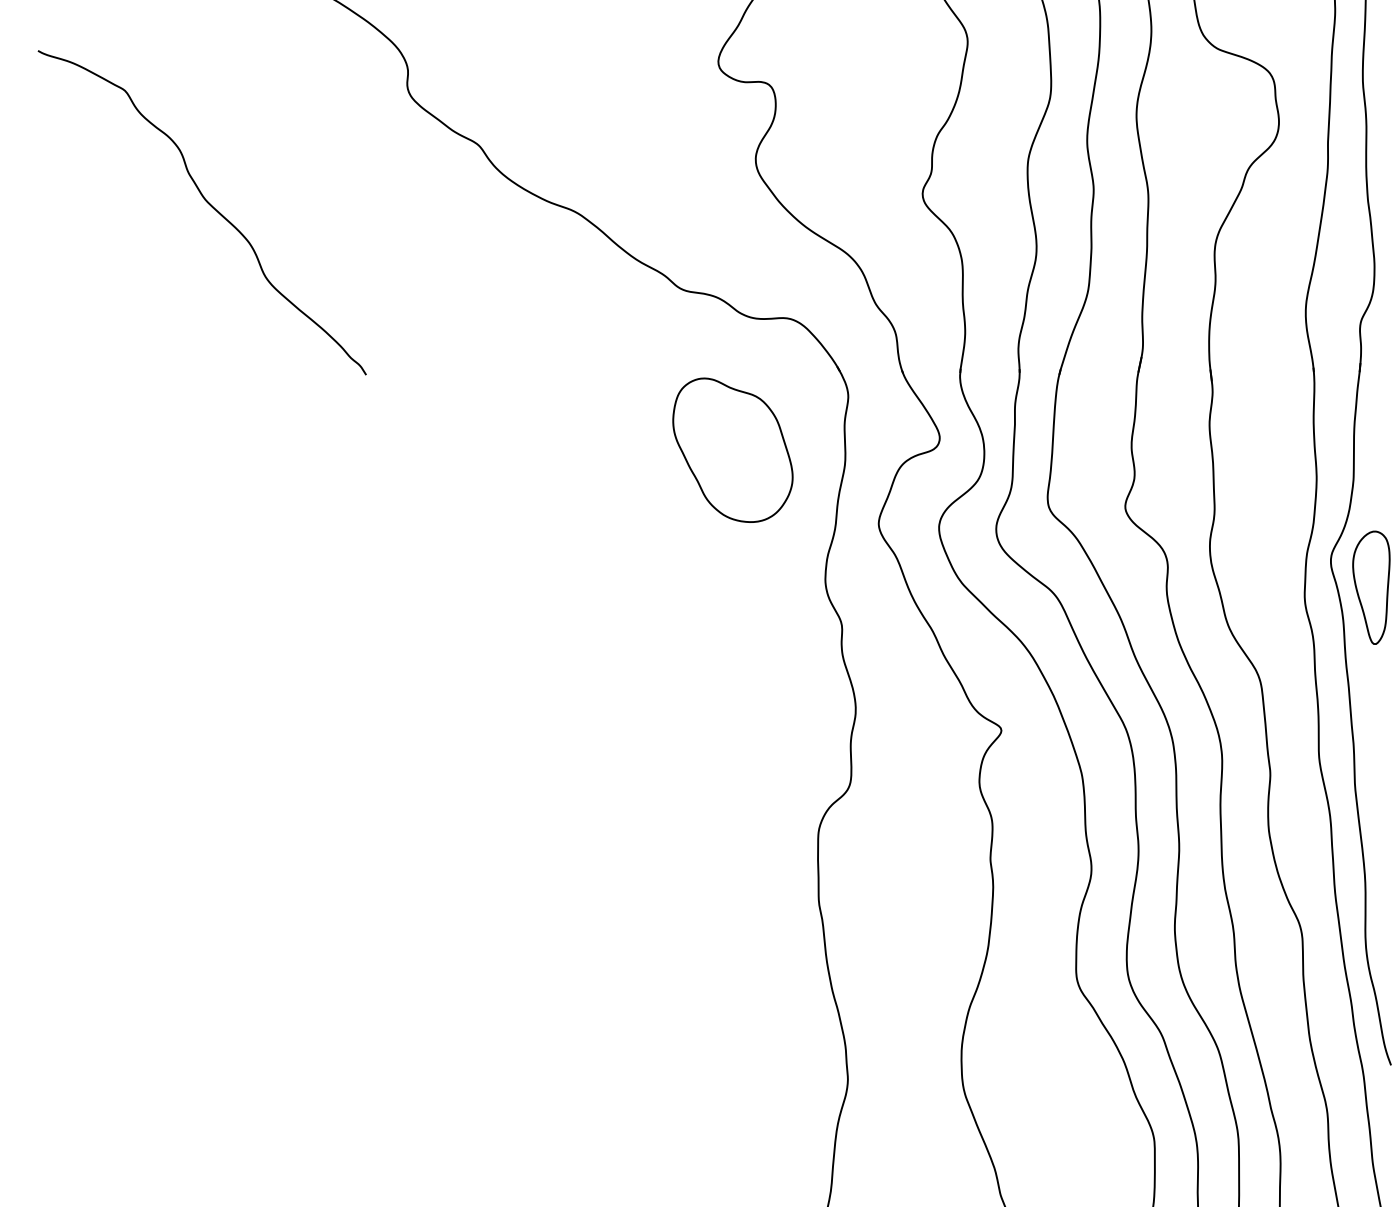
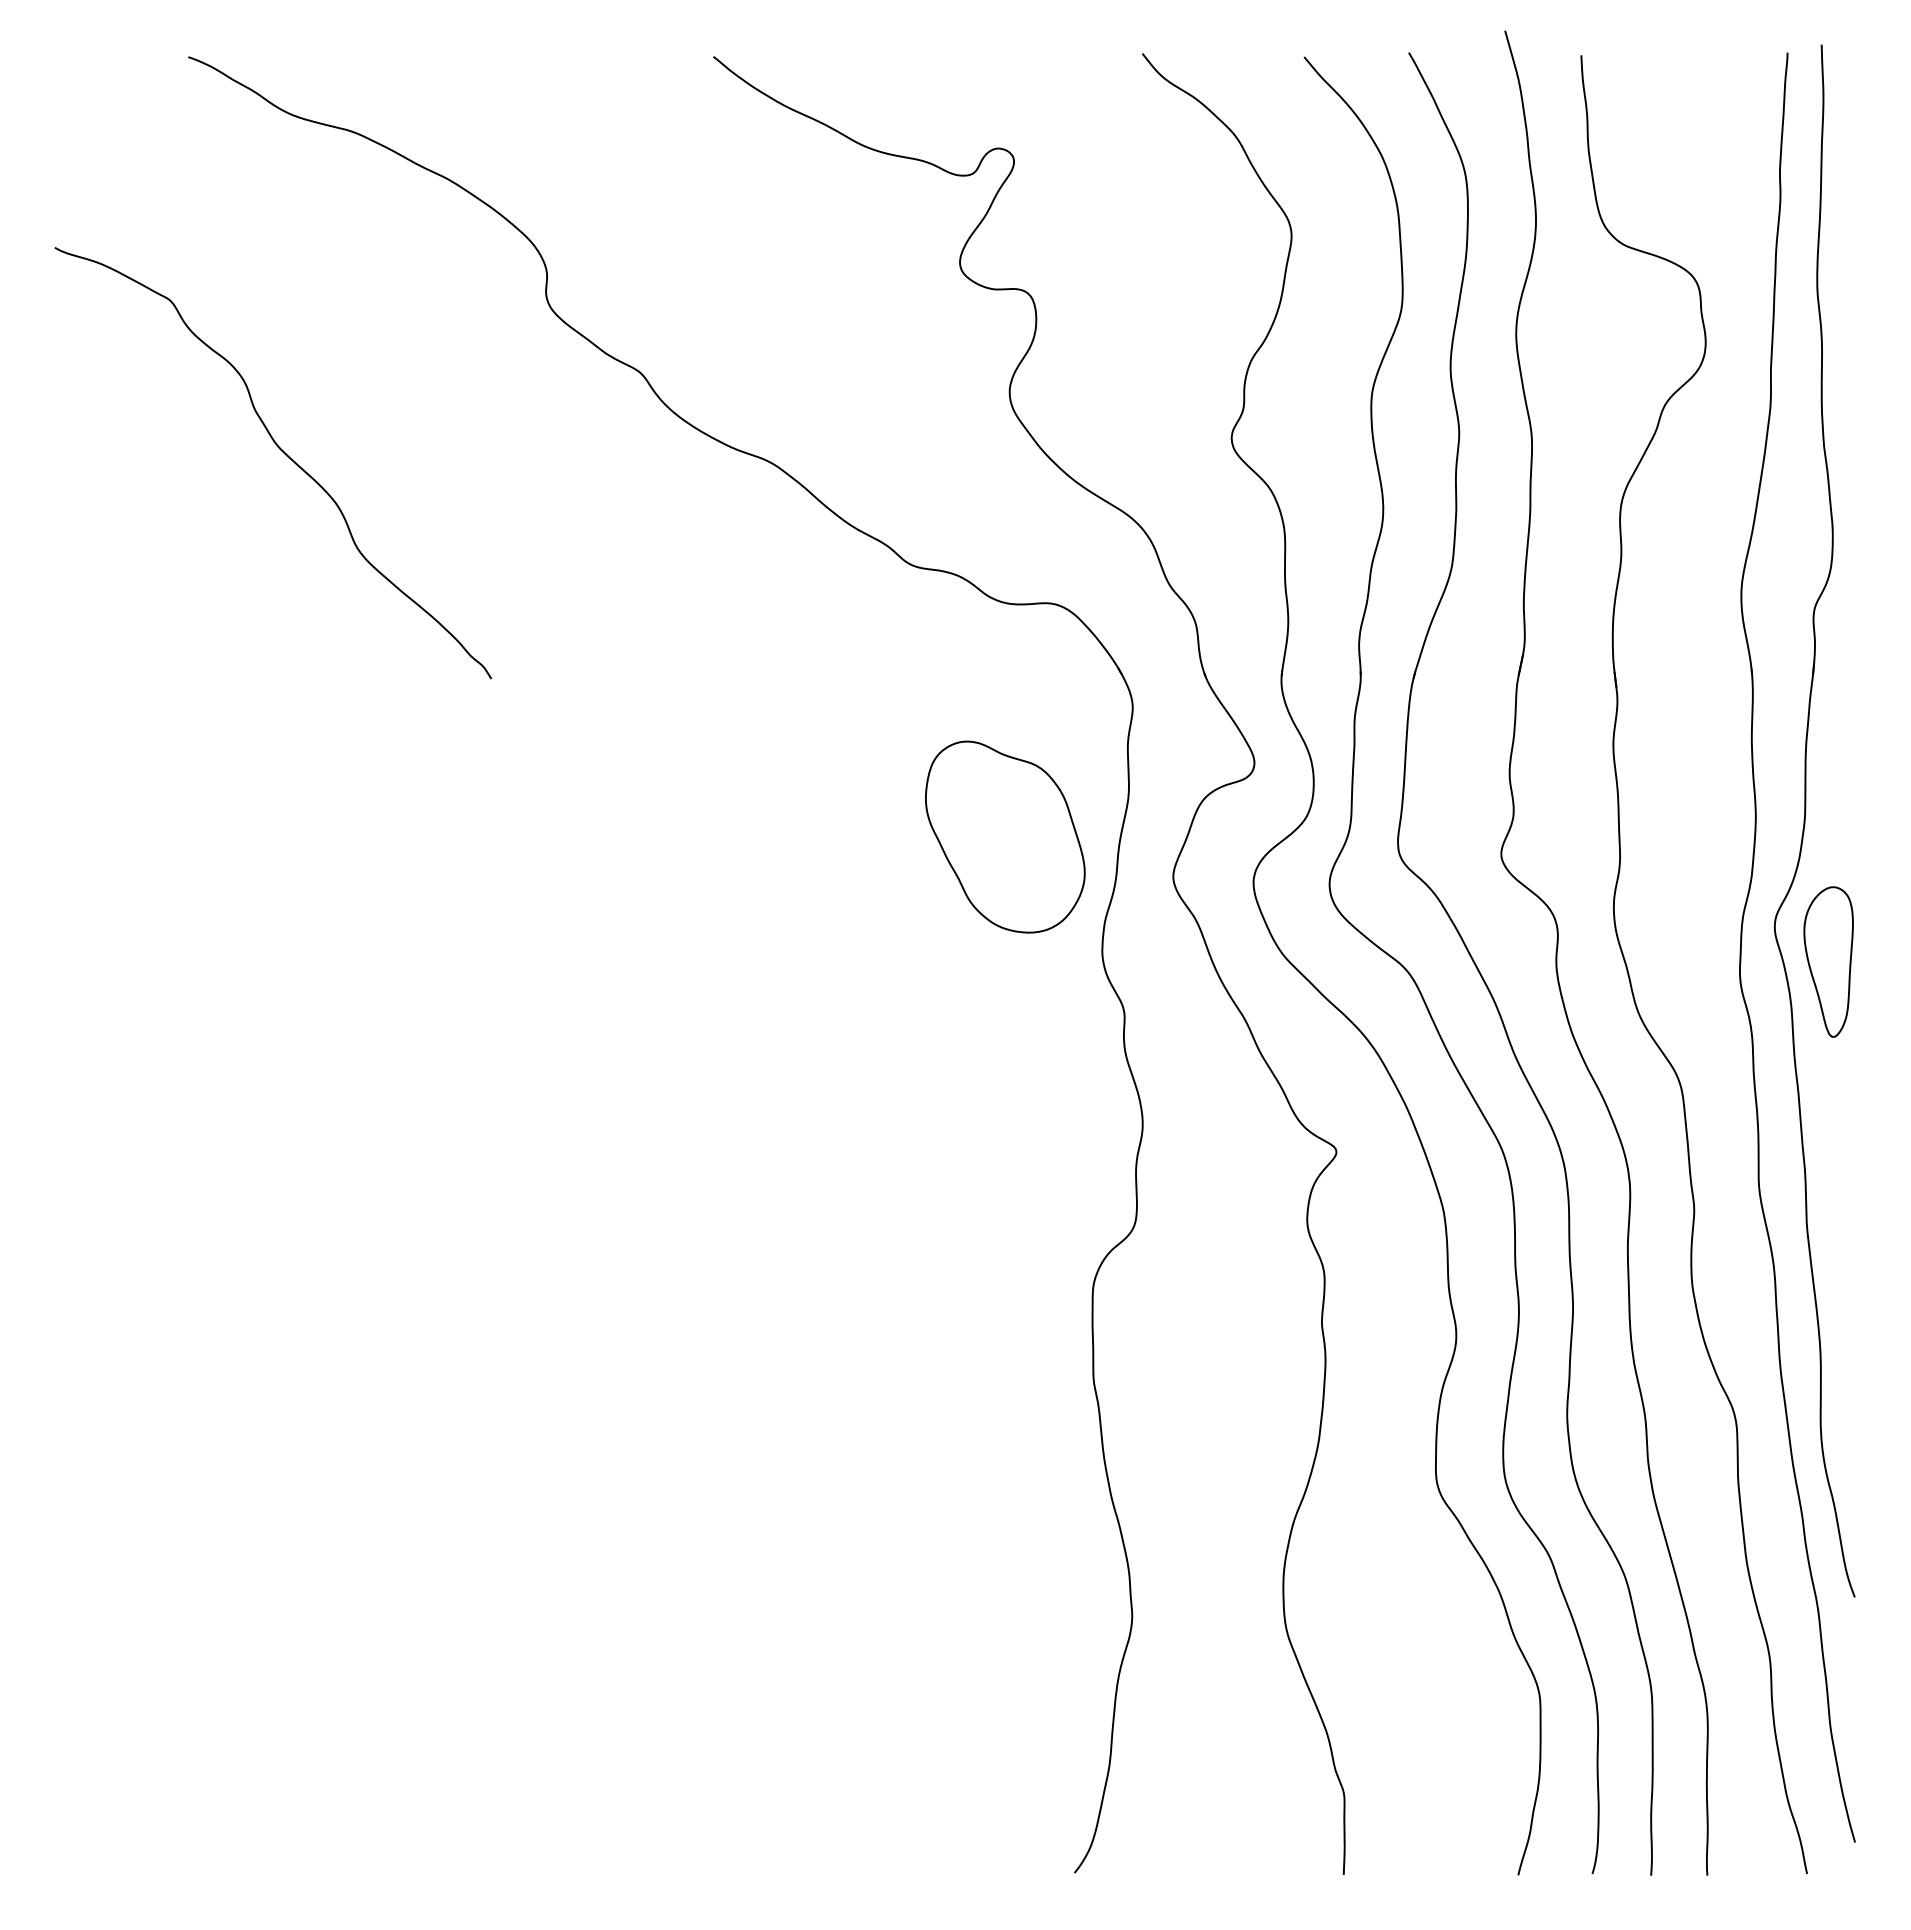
part: (733, 449) -> (1005, 836), moved

